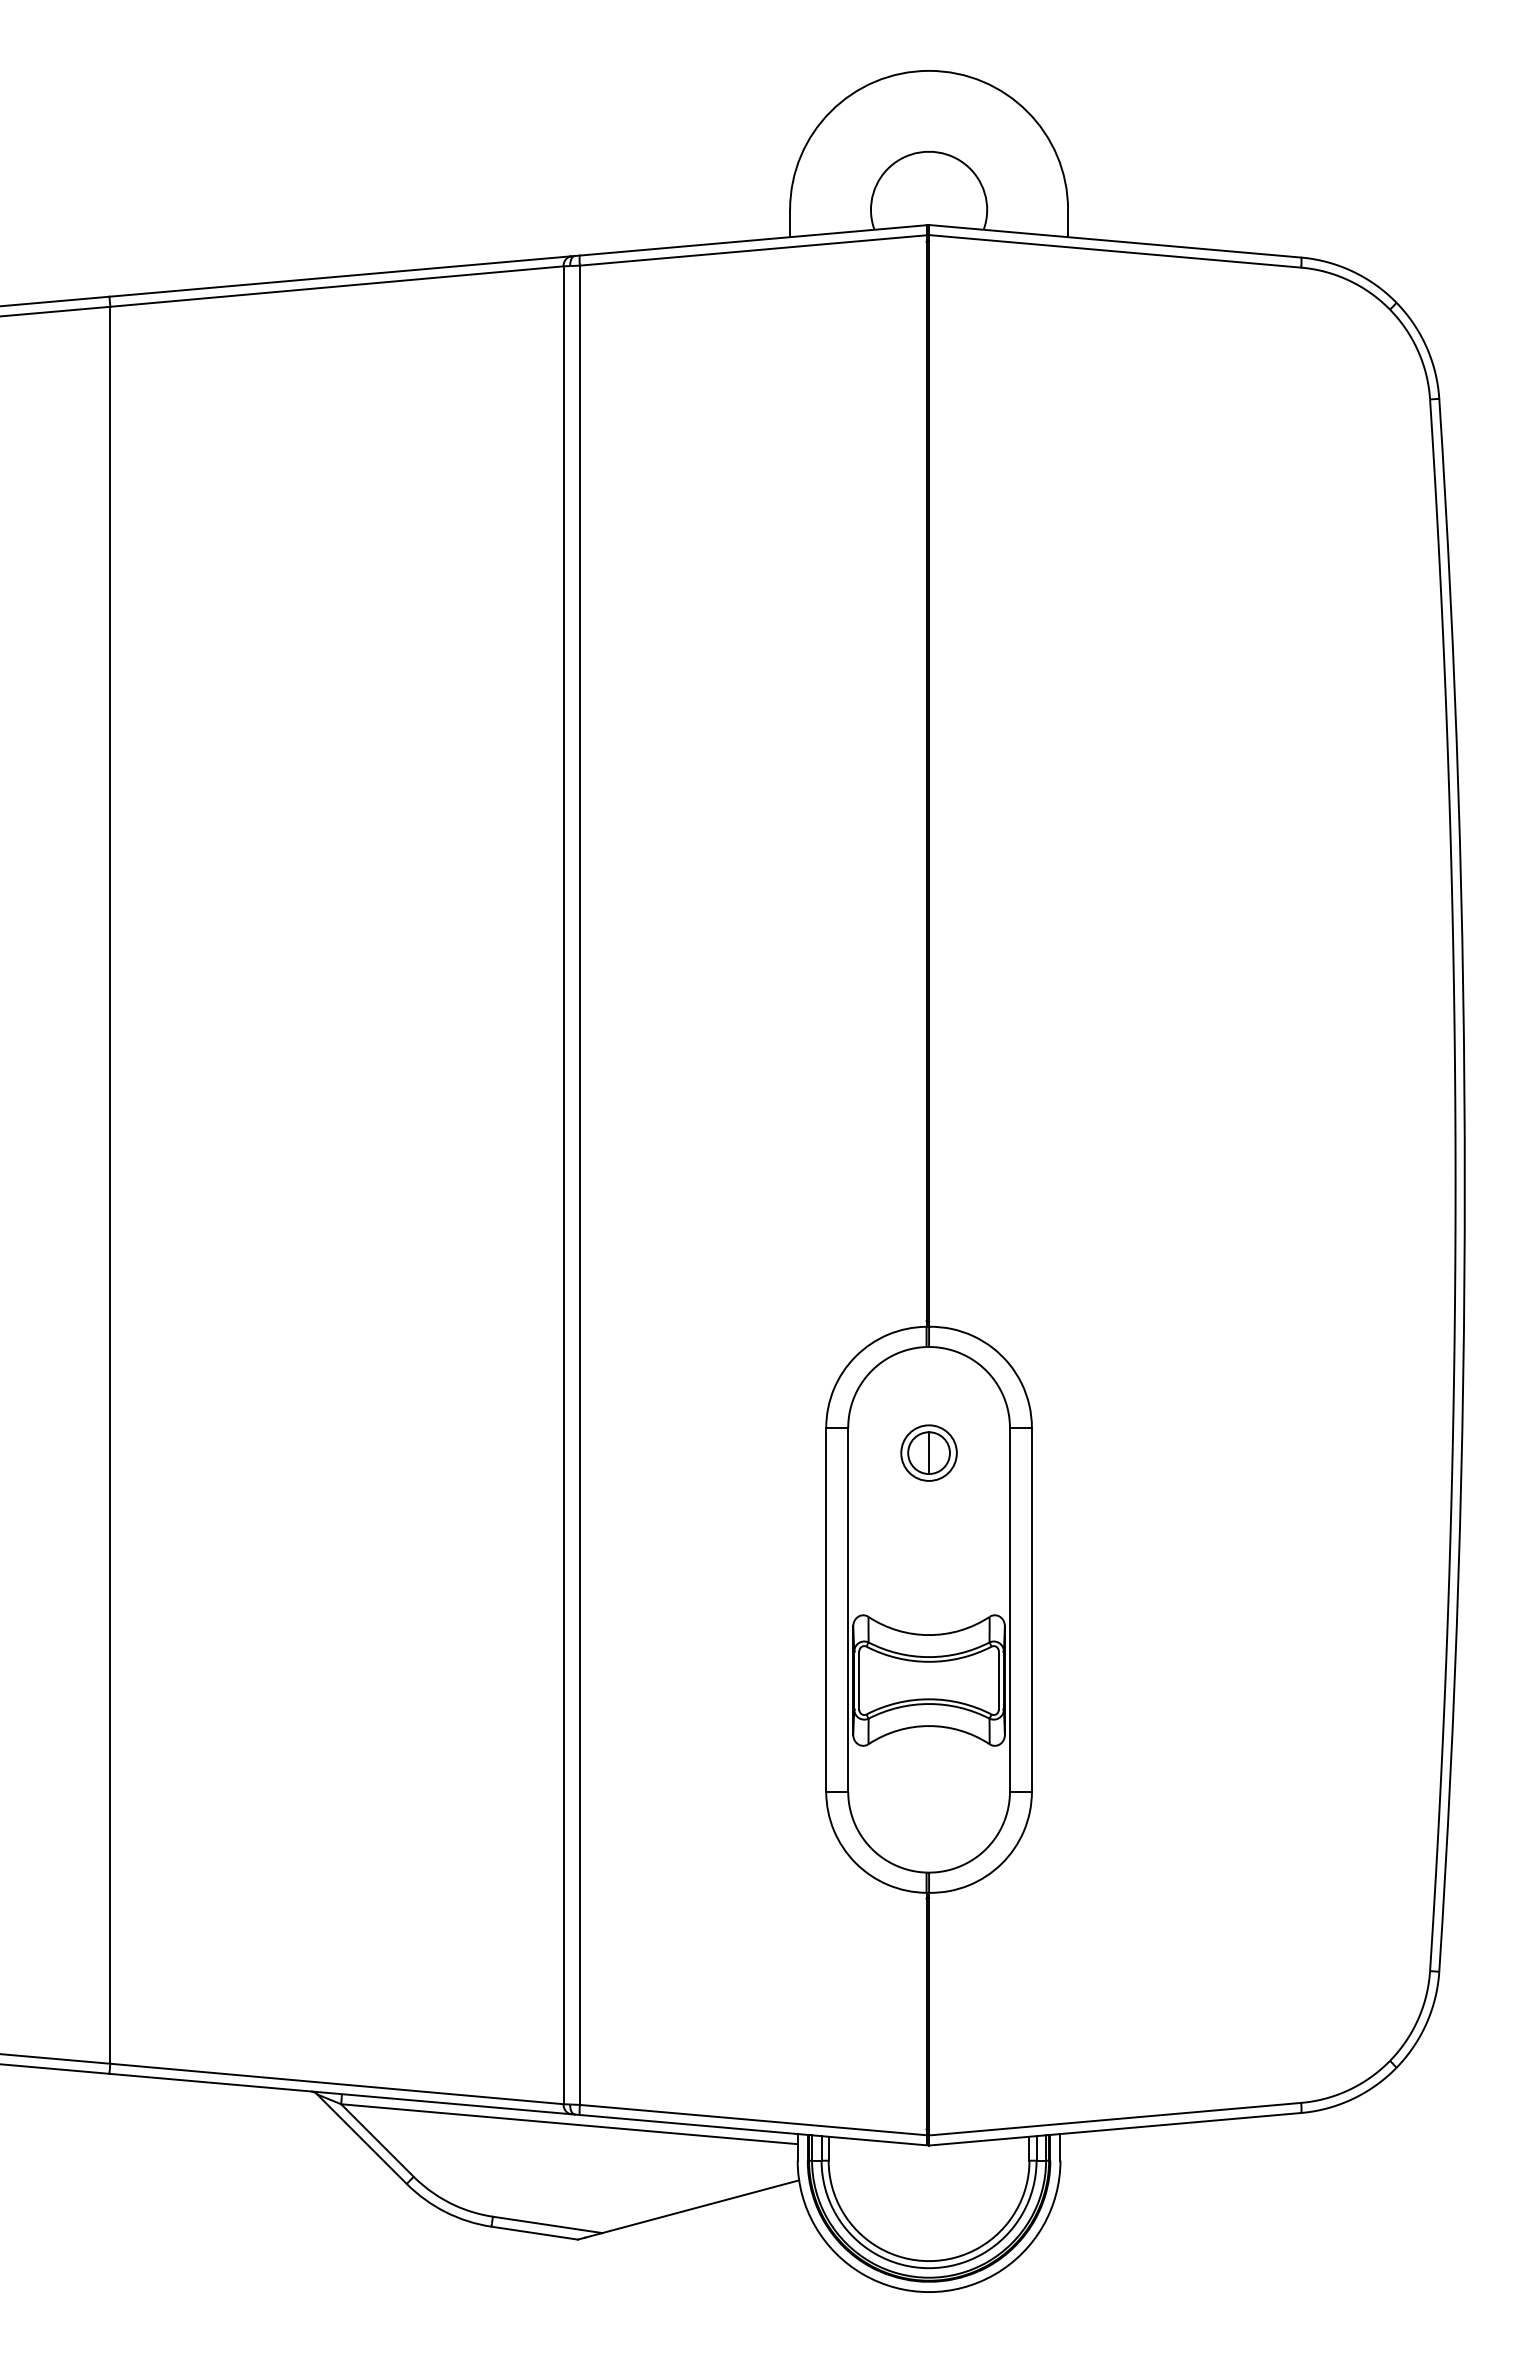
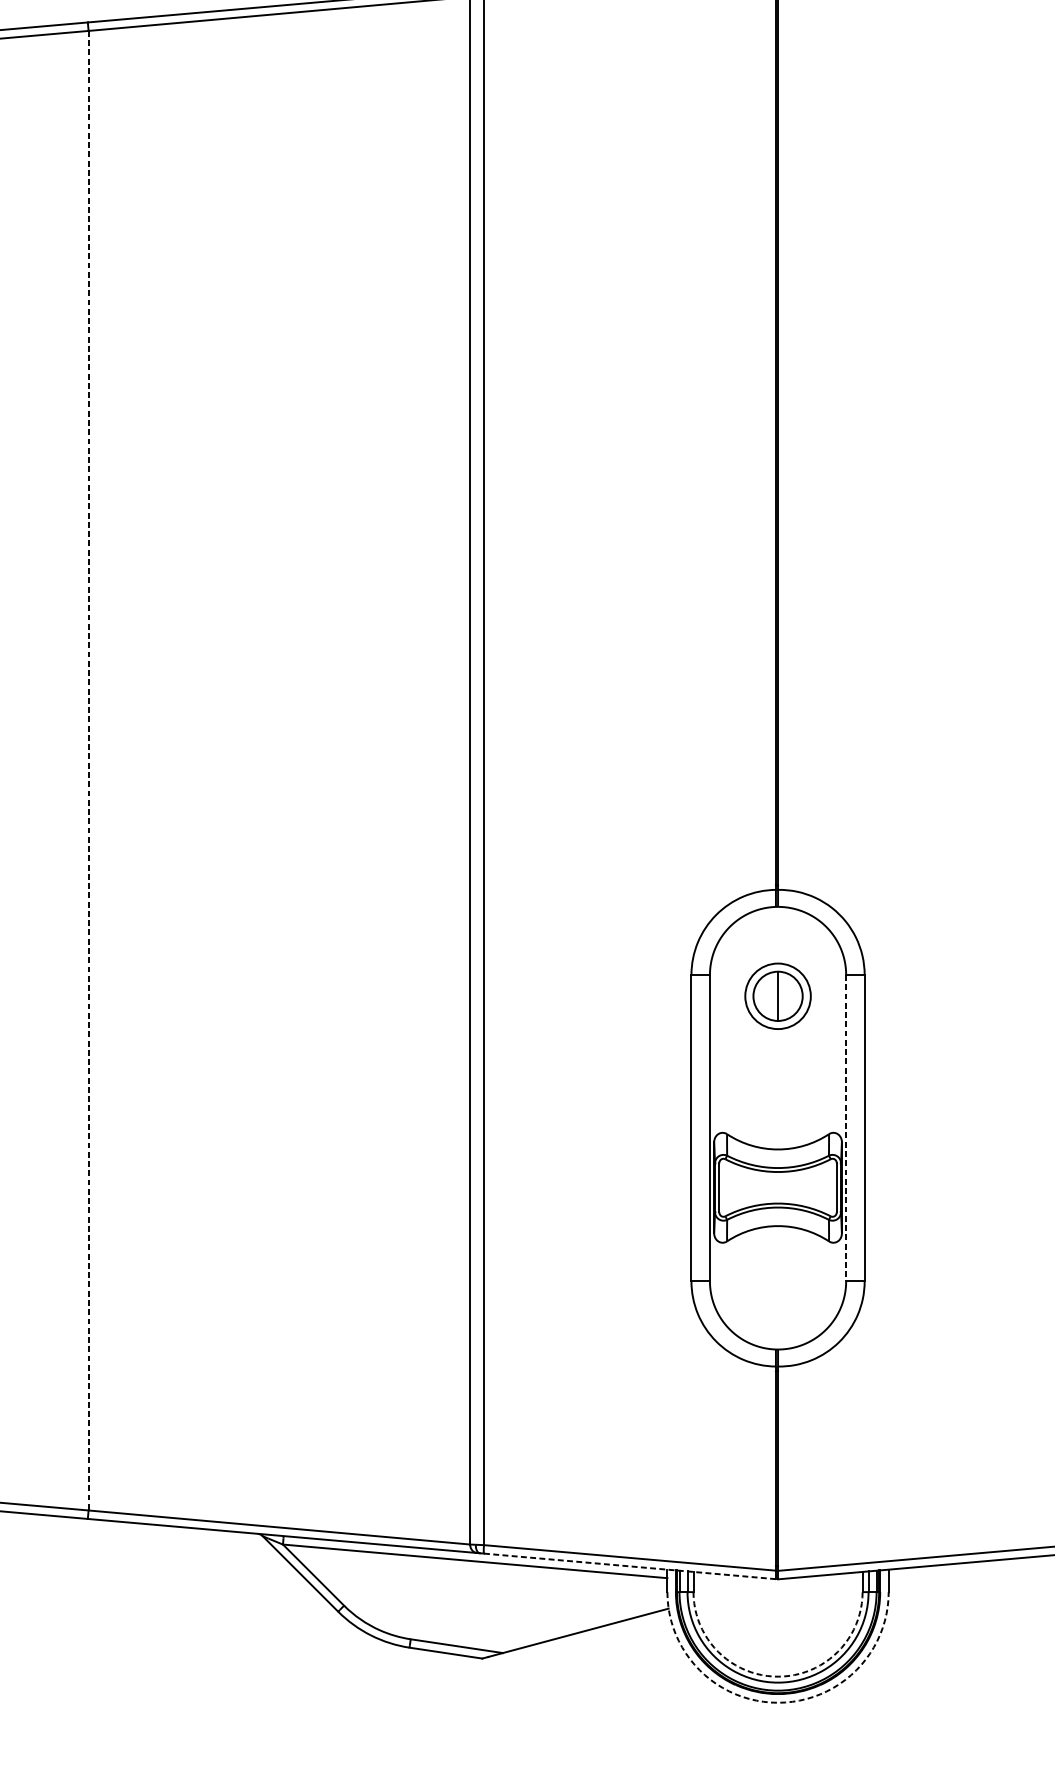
line: (110, 1185) -> (88, 770), solid -> dashed
part: (928, 1452) -> (777, 995), size x1.4
line: (1009, 1609) -> (845, 1127), solid -> dashed
line: (753, 2130) -> (630, 1566), solid -> dashed
arc: (929, 2261) -> (778, 1676), solid -> dashed
arc: (929, 2292) -> (778, 1703), solid -> dashed

